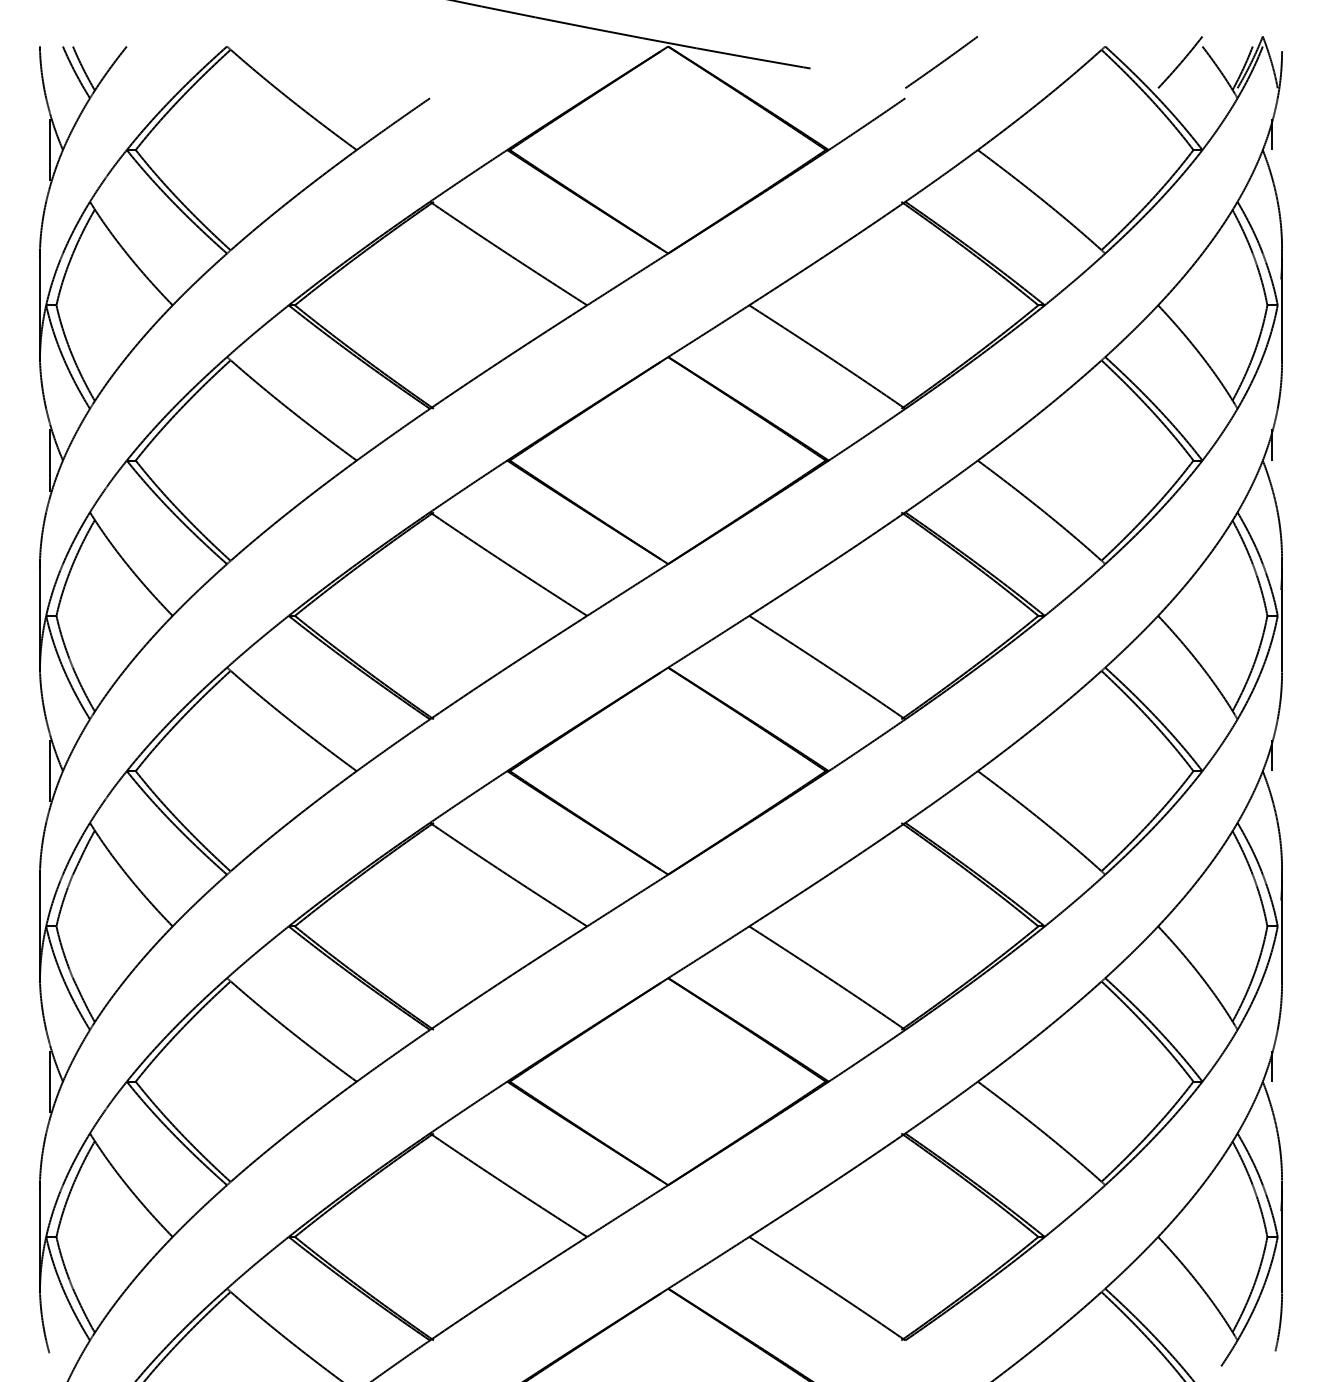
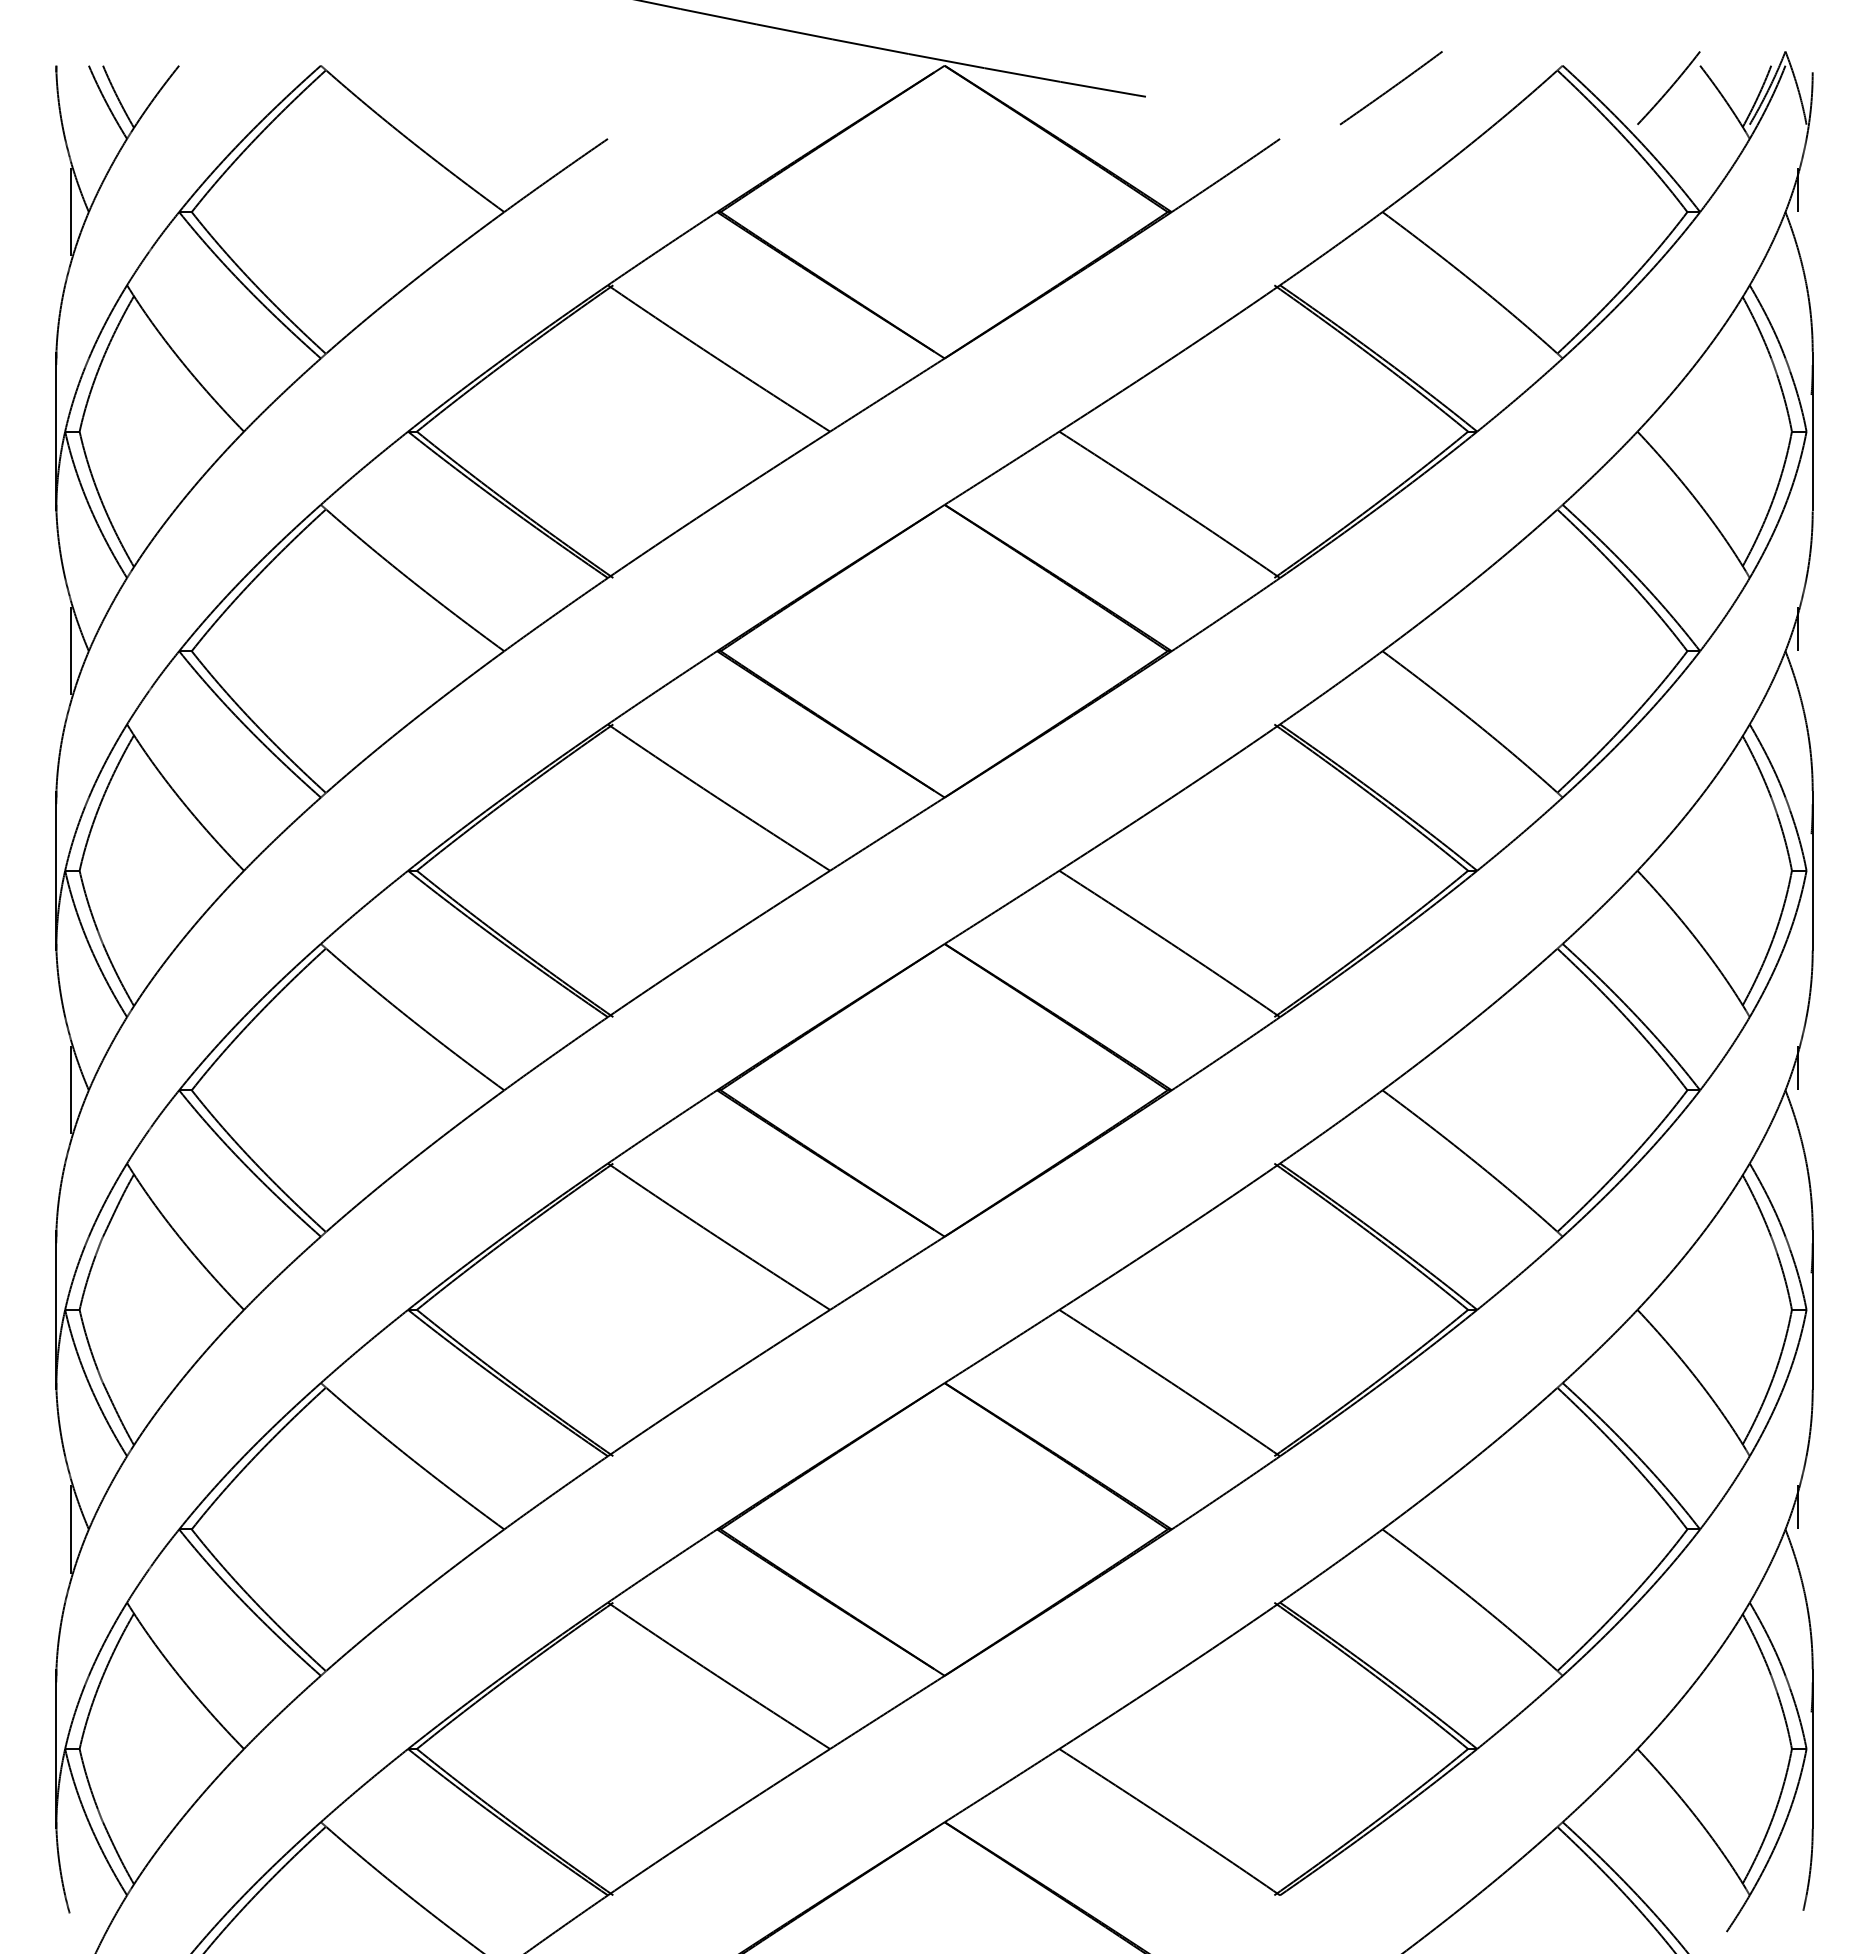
line: (941, 62) -> (1390, 88), moved

